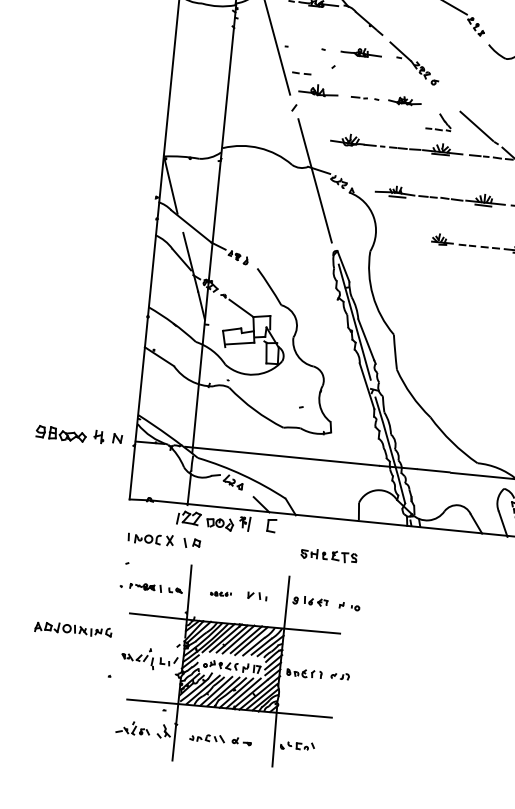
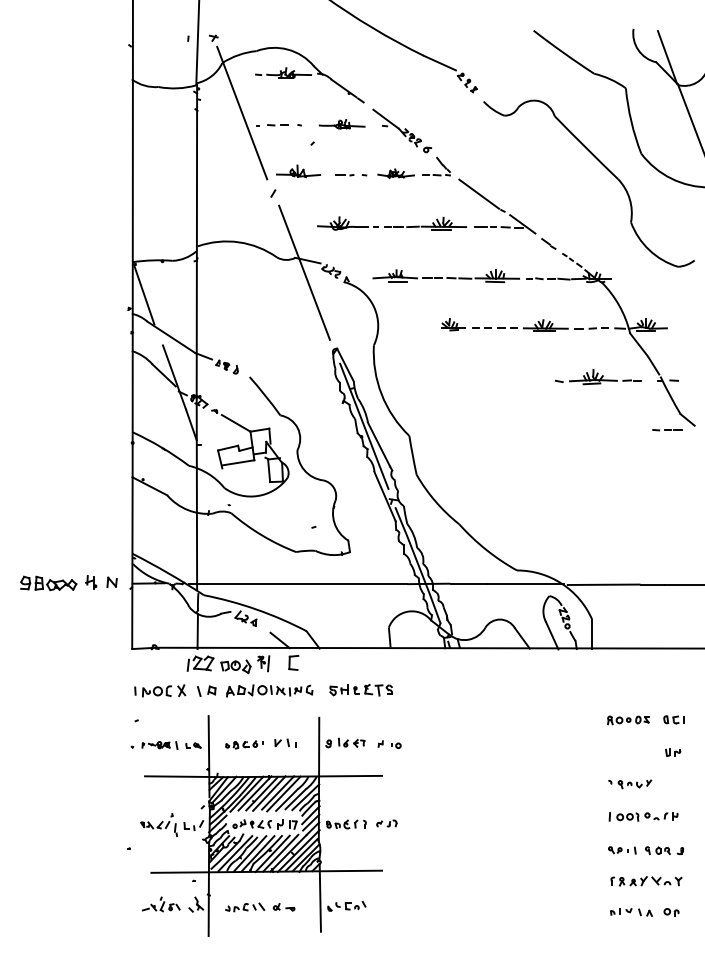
line: (299, 73) -> (275, 125), moved
part: (439, 122) -> (436, 166), moved
part: (220, 593) -> (244, 744), size x1.67
part: (73, 629) -> (269, 690), moved

